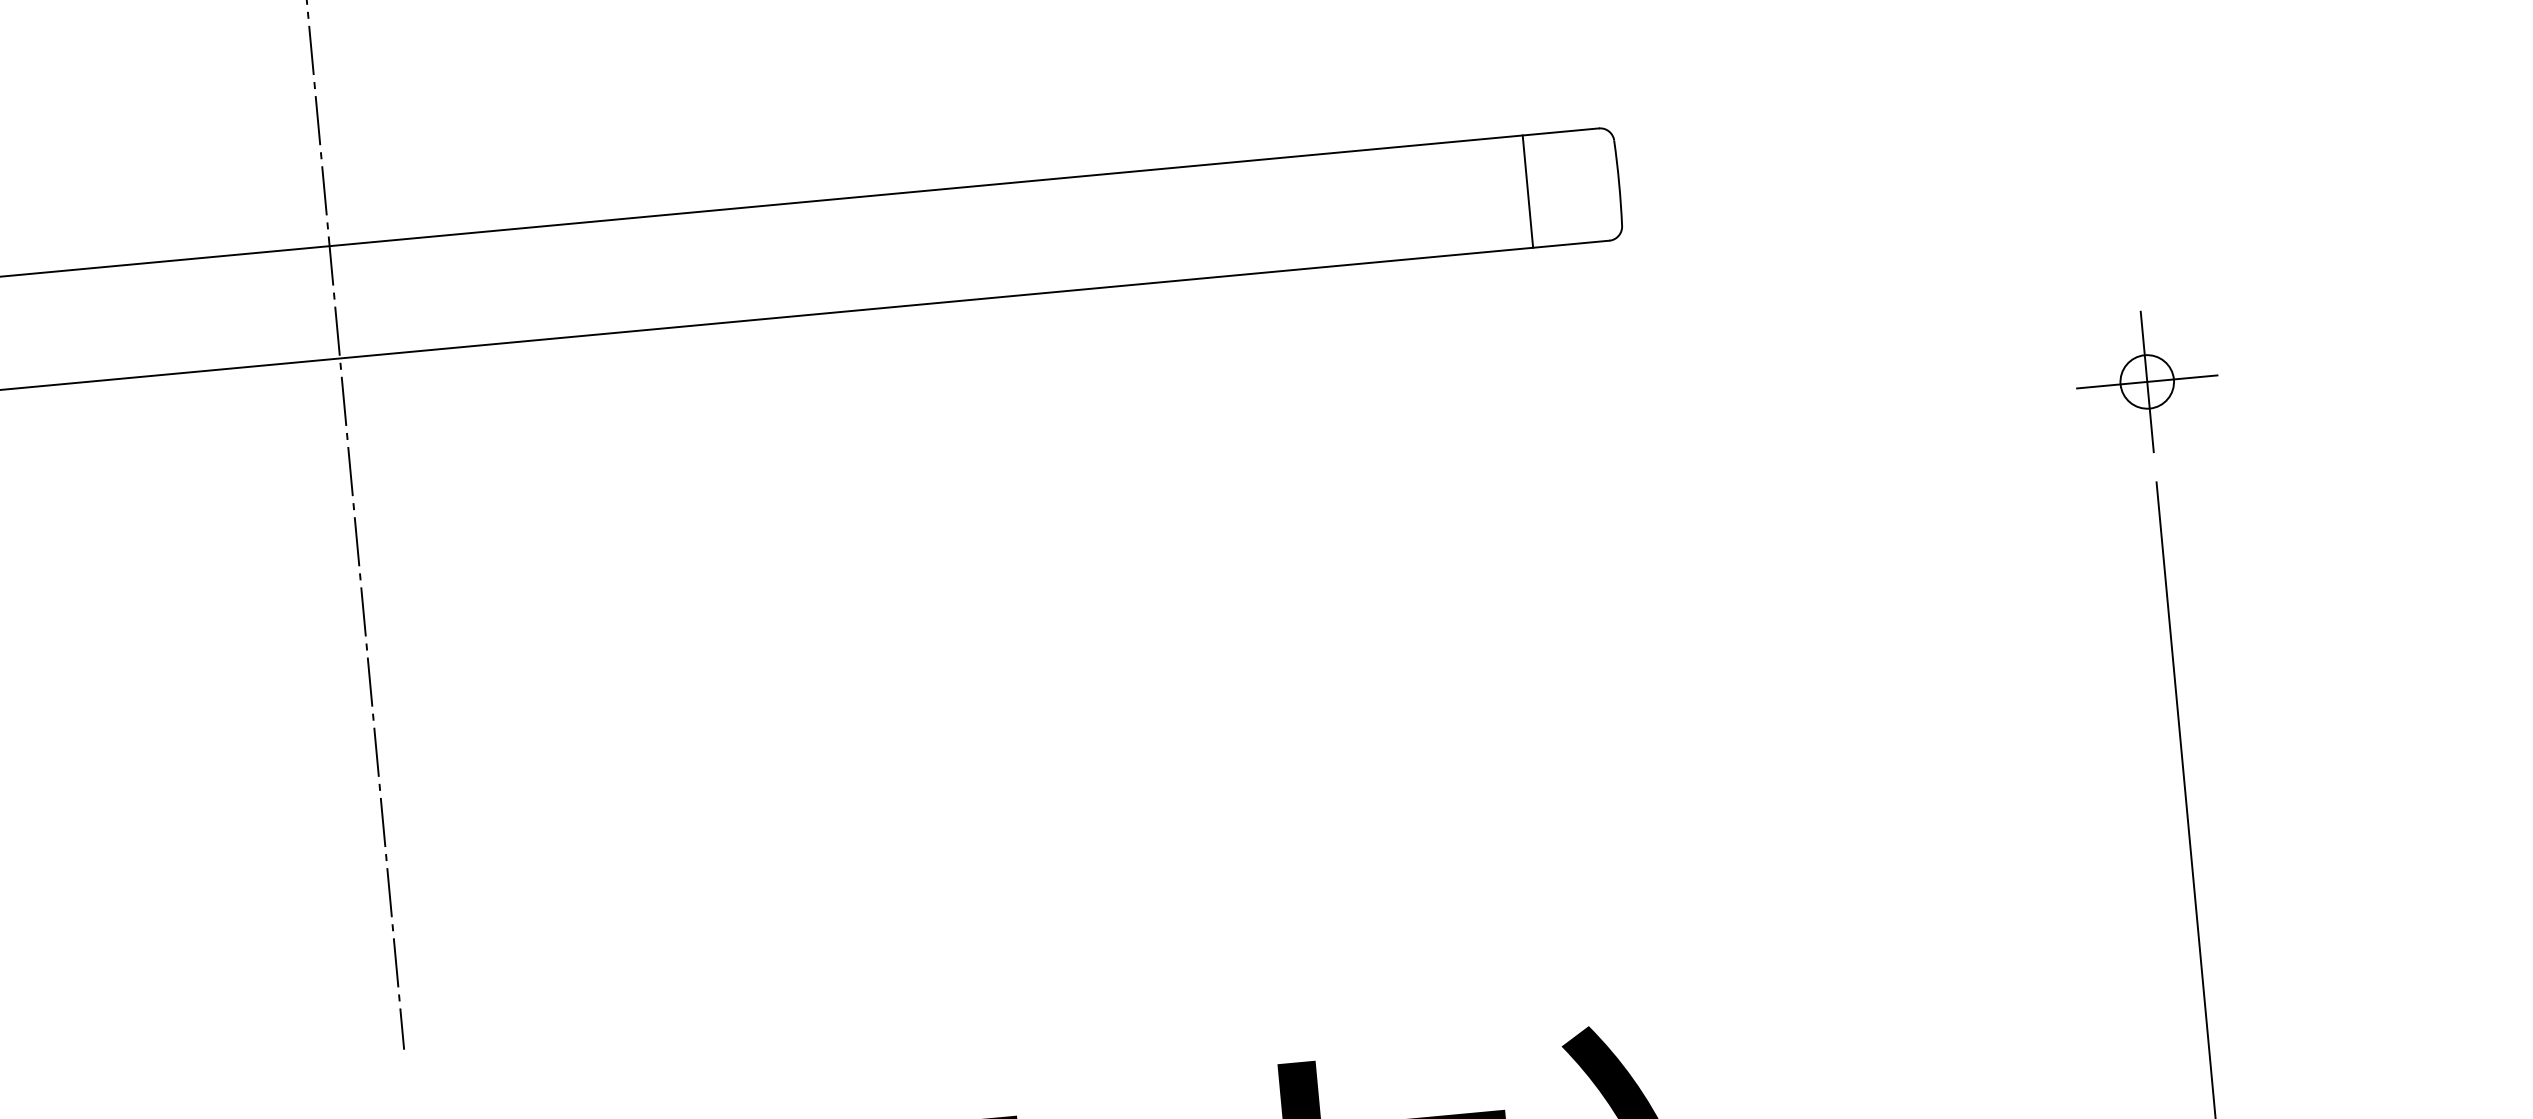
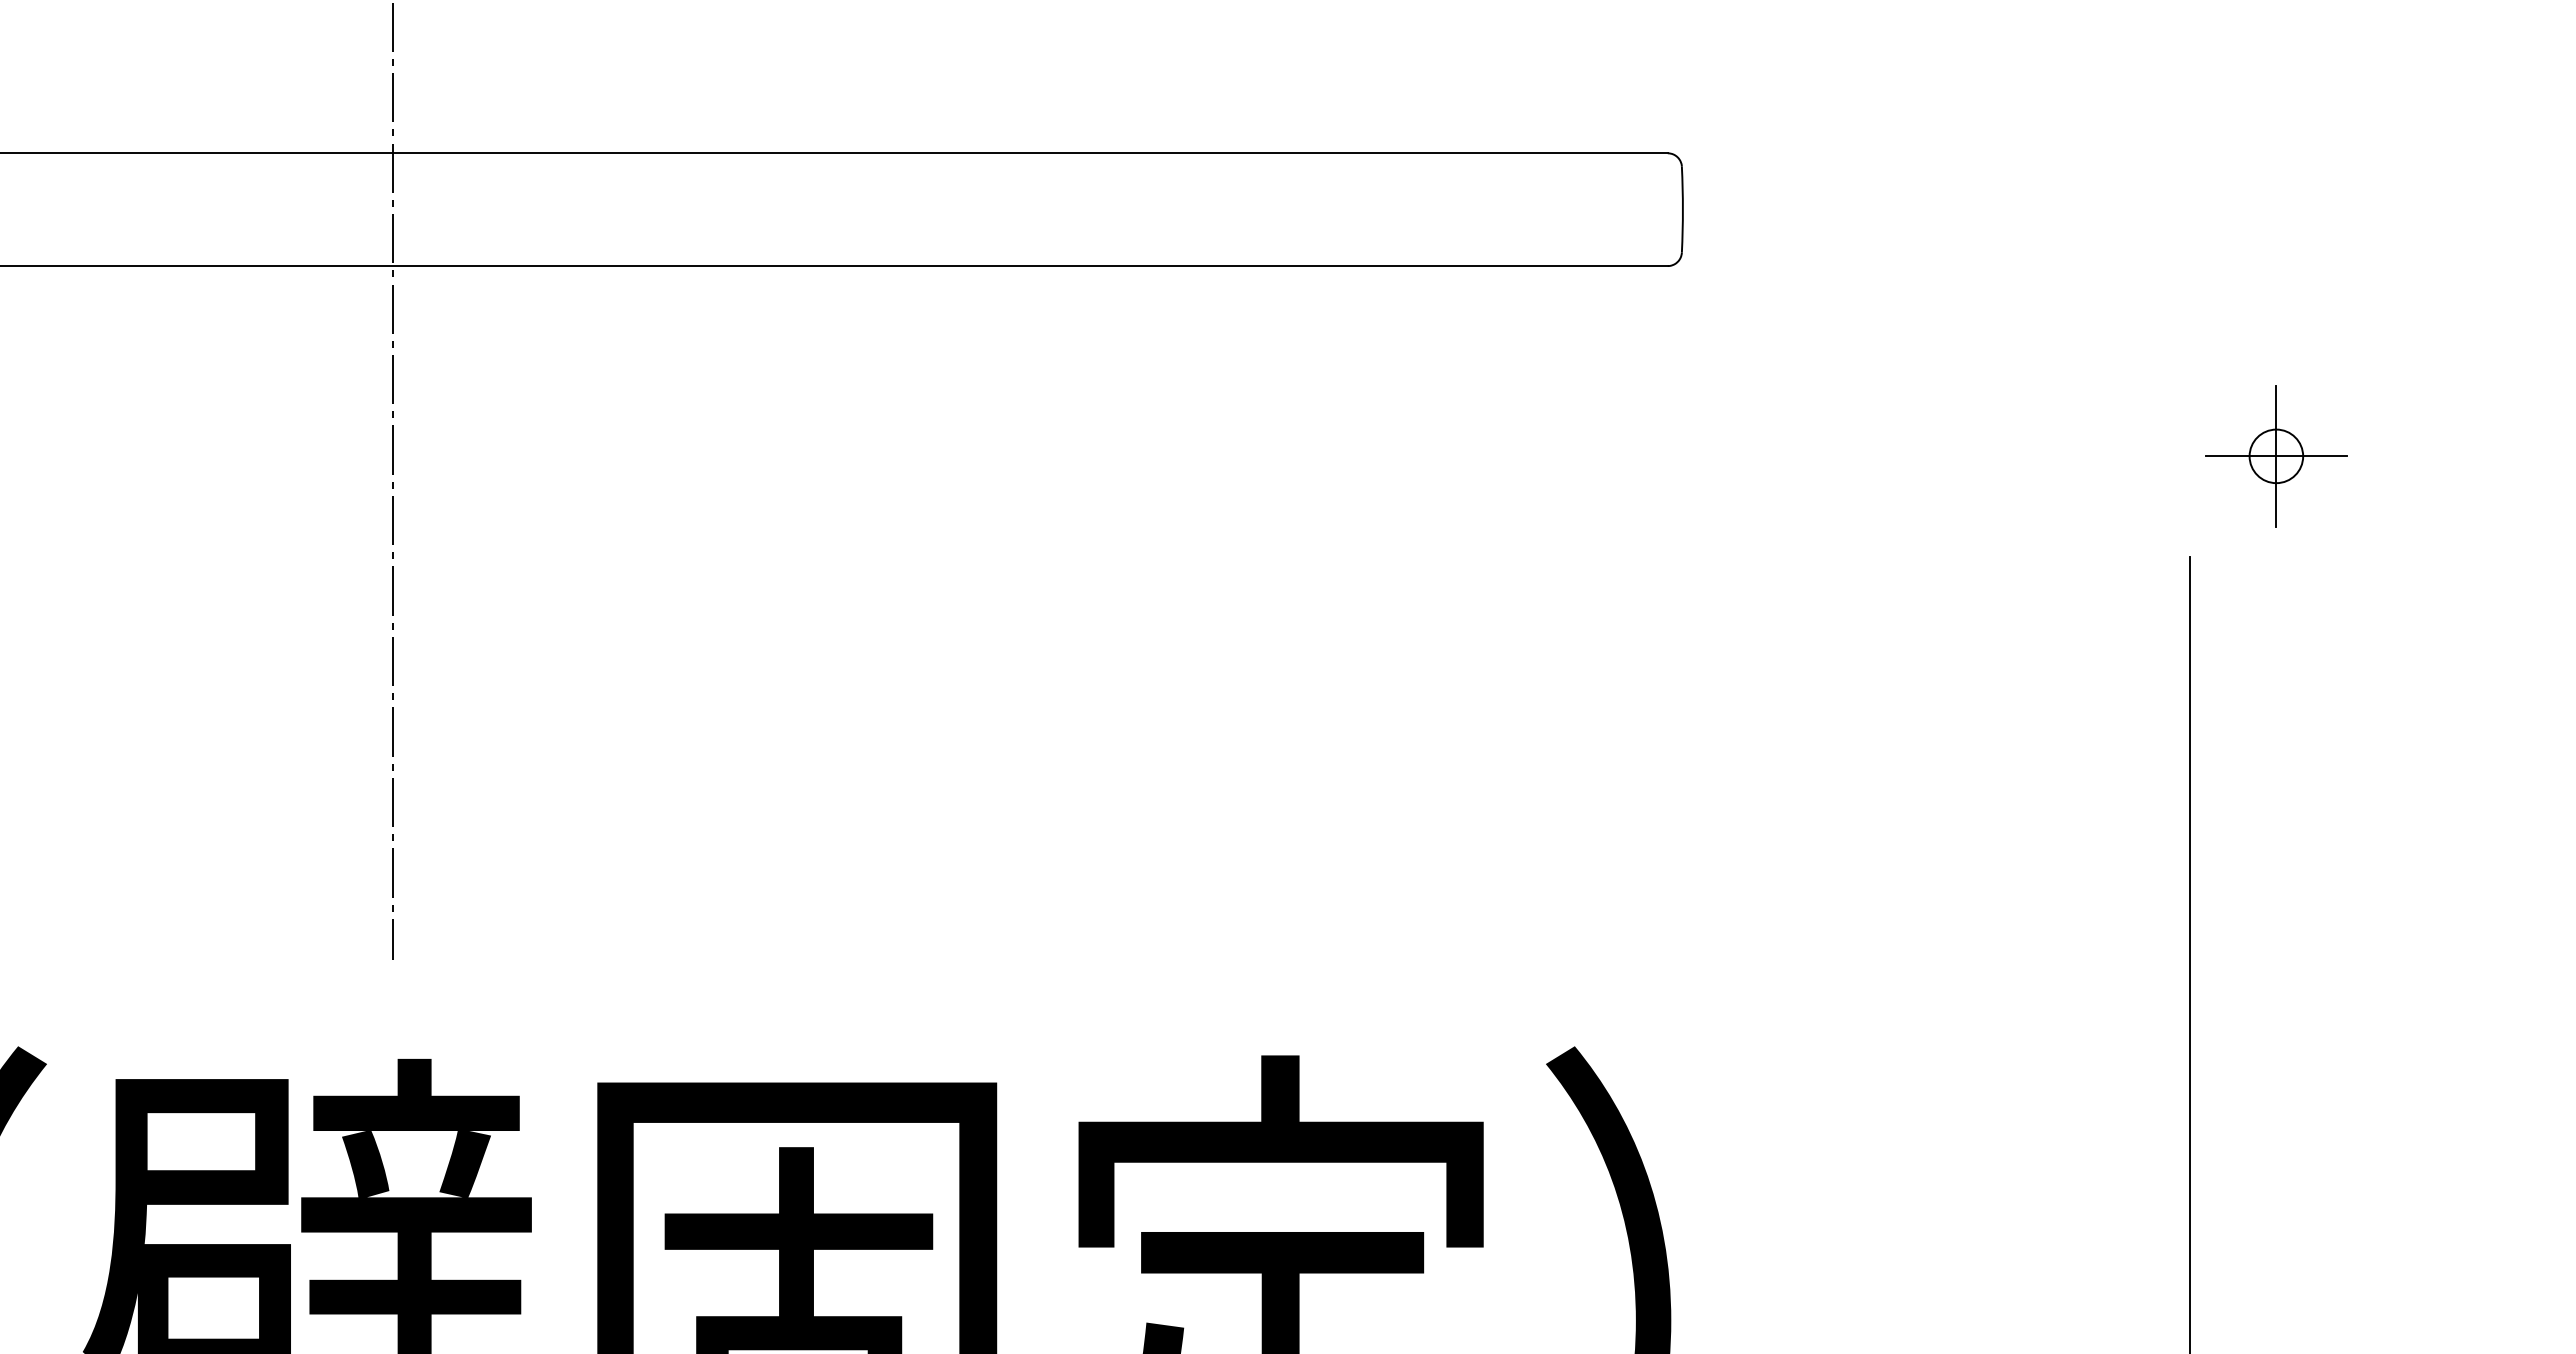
line: (1528, 191) -> (1591, 209), removed
part: (2147, 382) -> (2276, 456), moved

